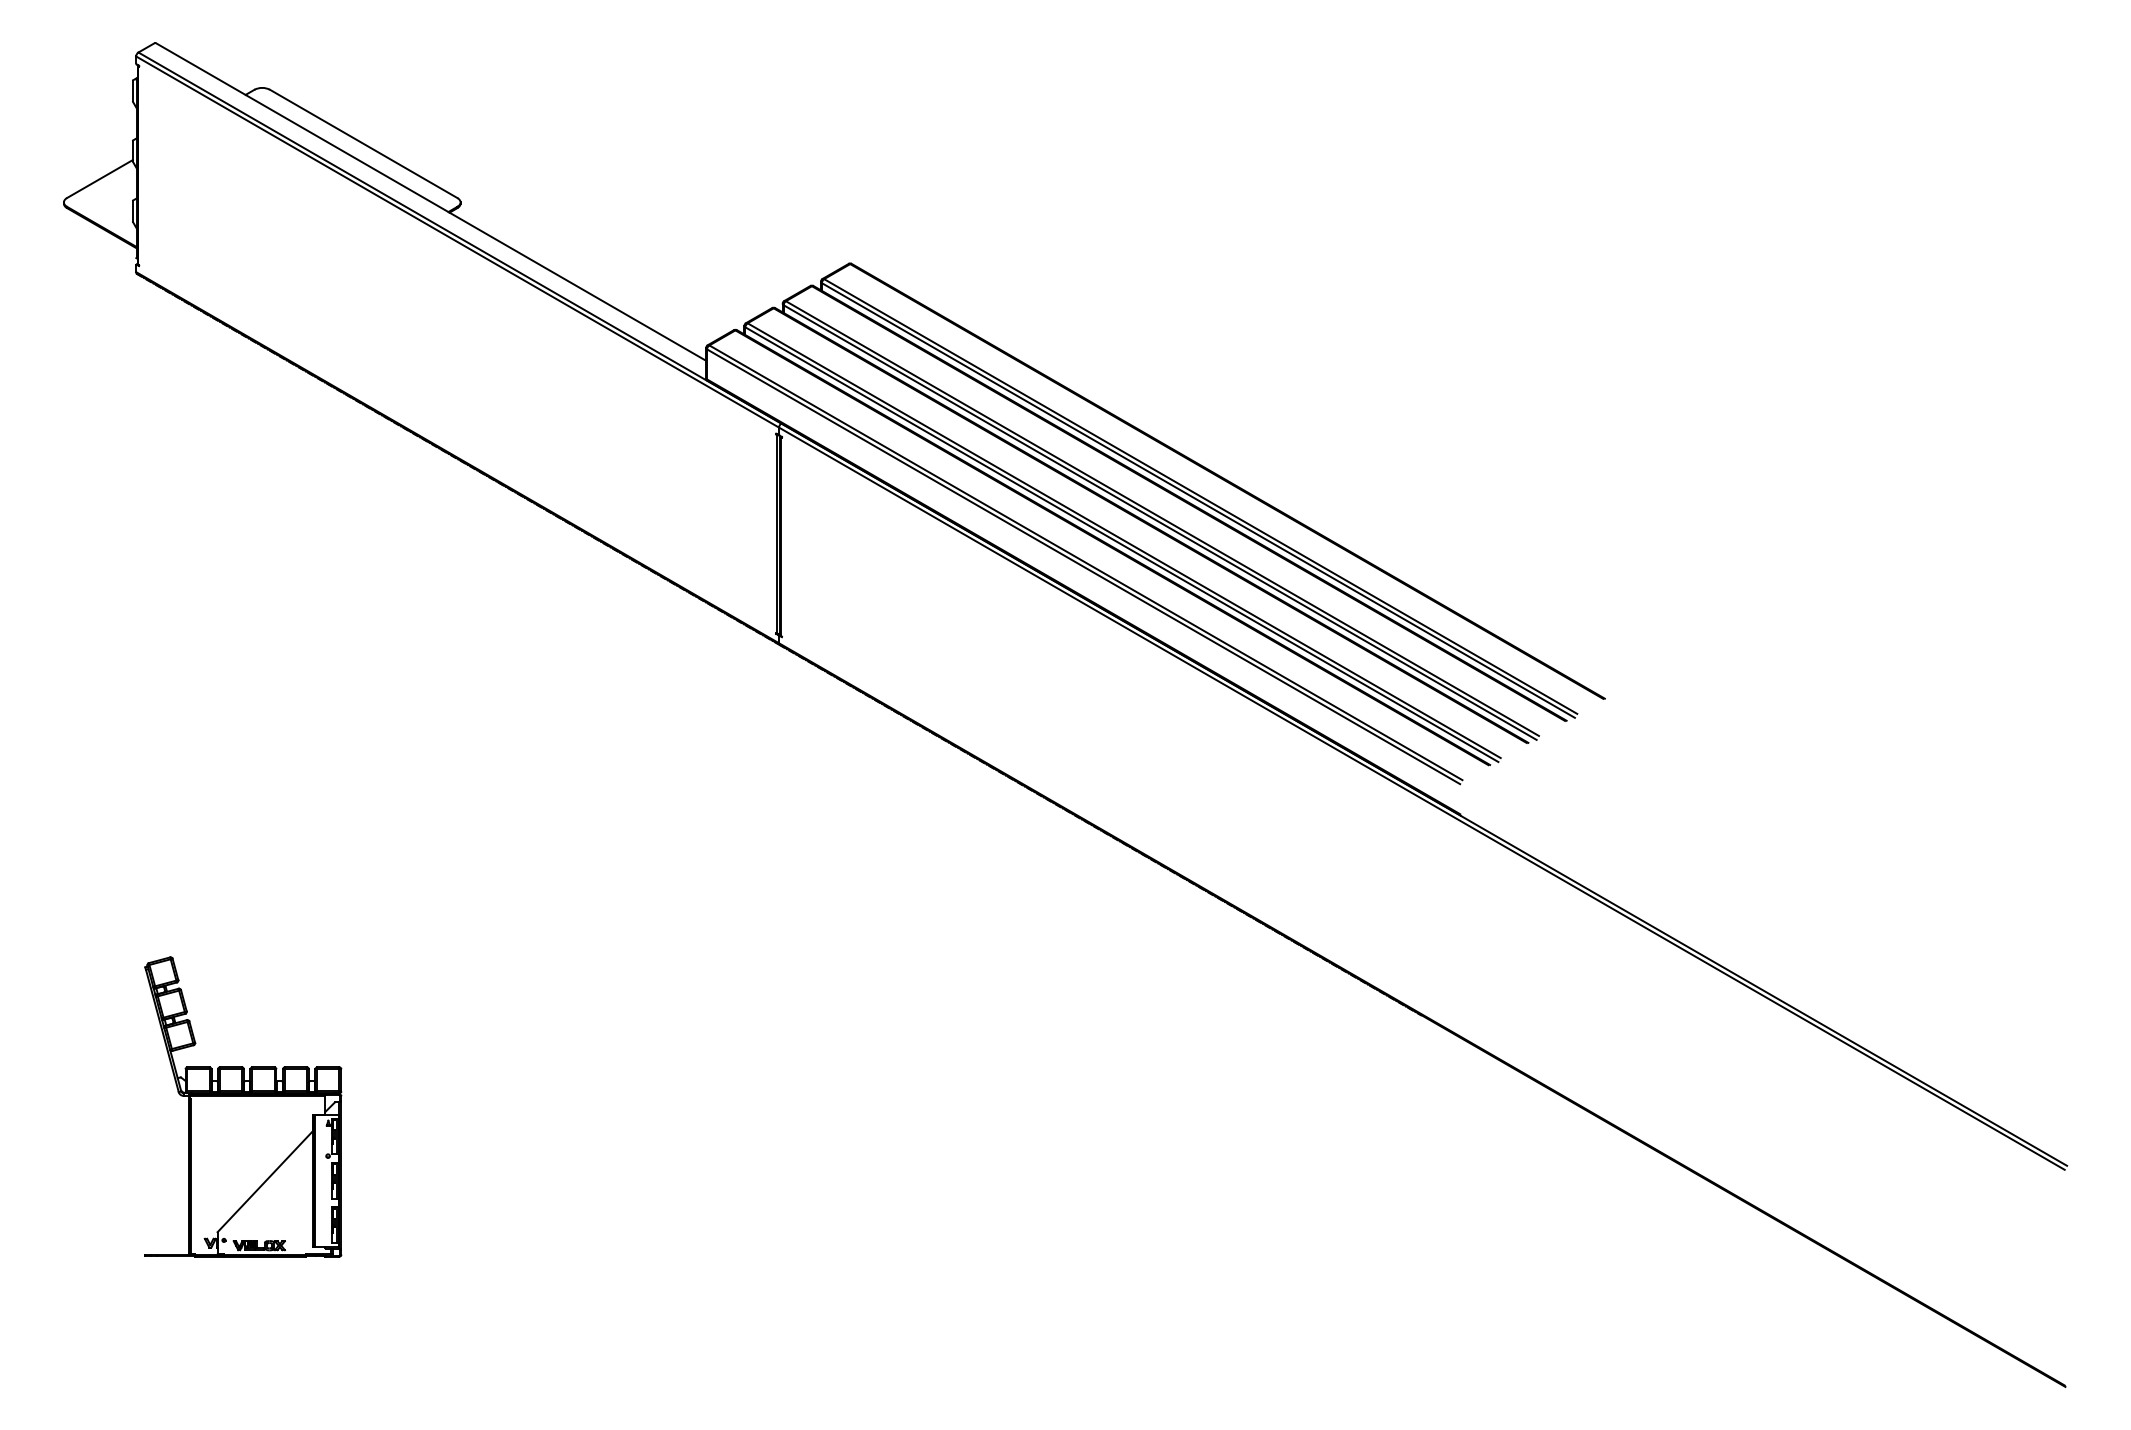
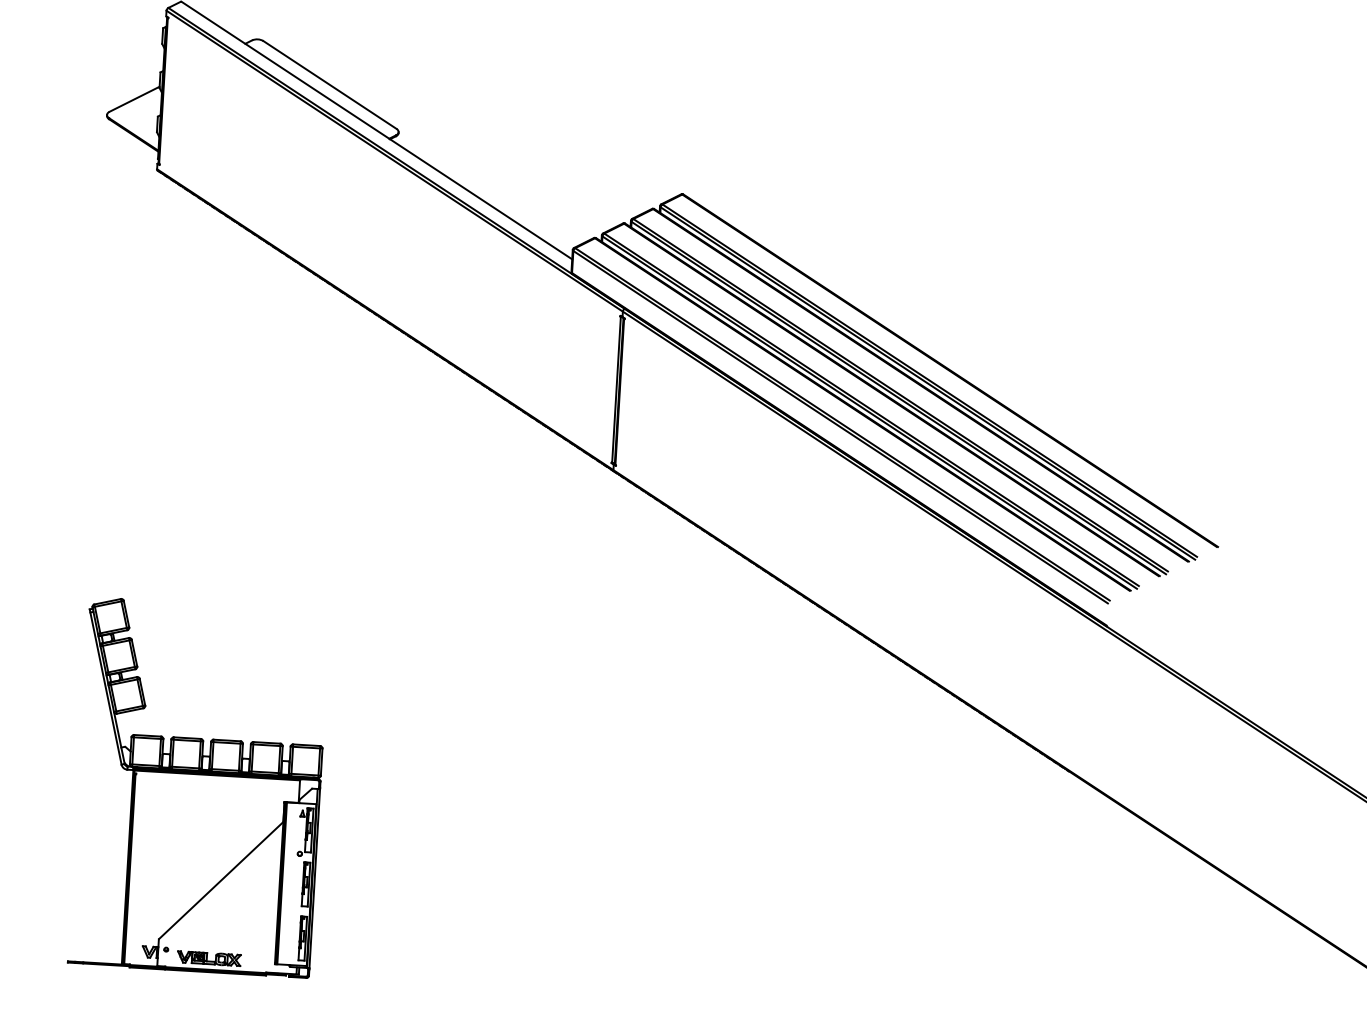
part: (242, 1106) -> (198, 787), size x1.67

